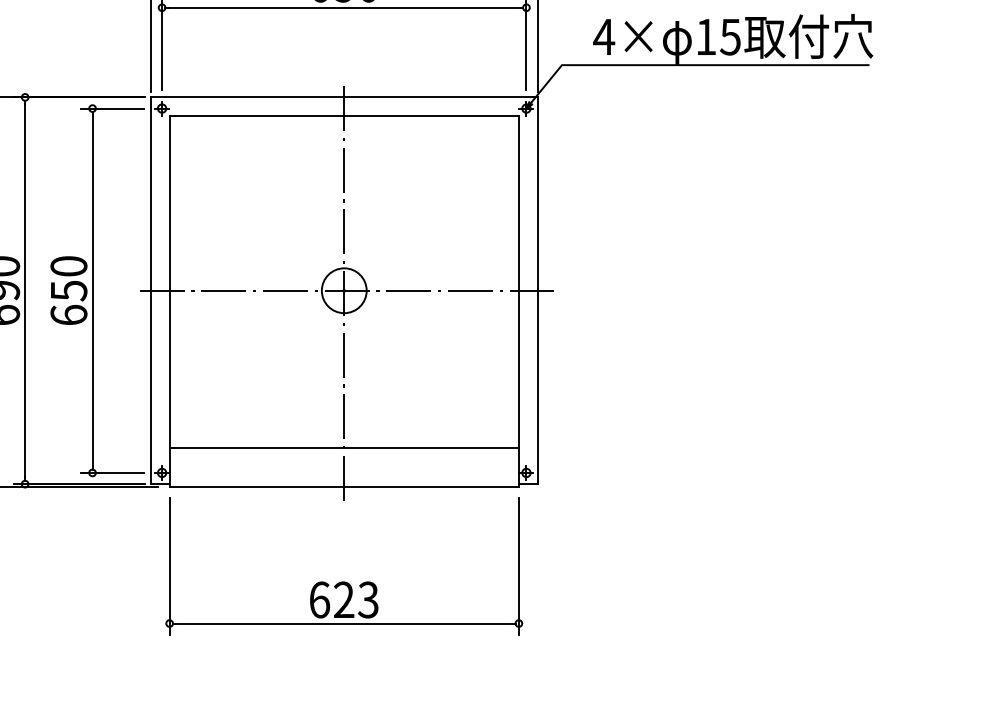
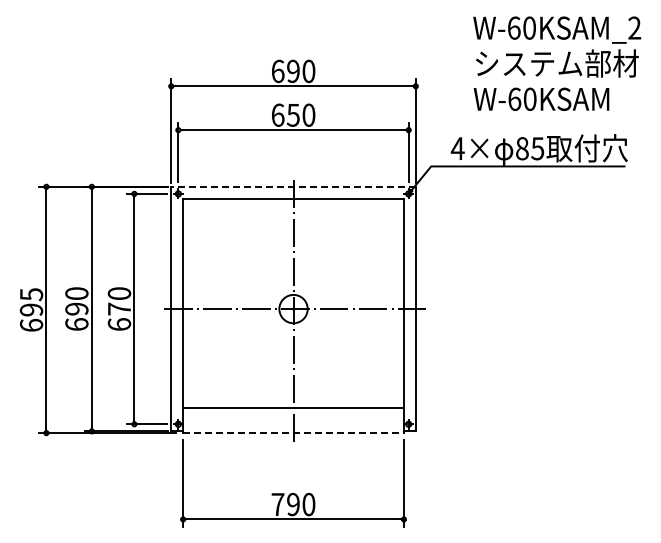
text: (706, 36) -> (522, 148), 15 -> 85
line: (344, 96) -> (293, 186), solid -> dashed
text: (68, 289) -> (119, 308), 650 -> 670
line: (345, 487) -> (294, 433), solid -> dashed
text: (344, 599) -> (293, 504), 623 -> 790

